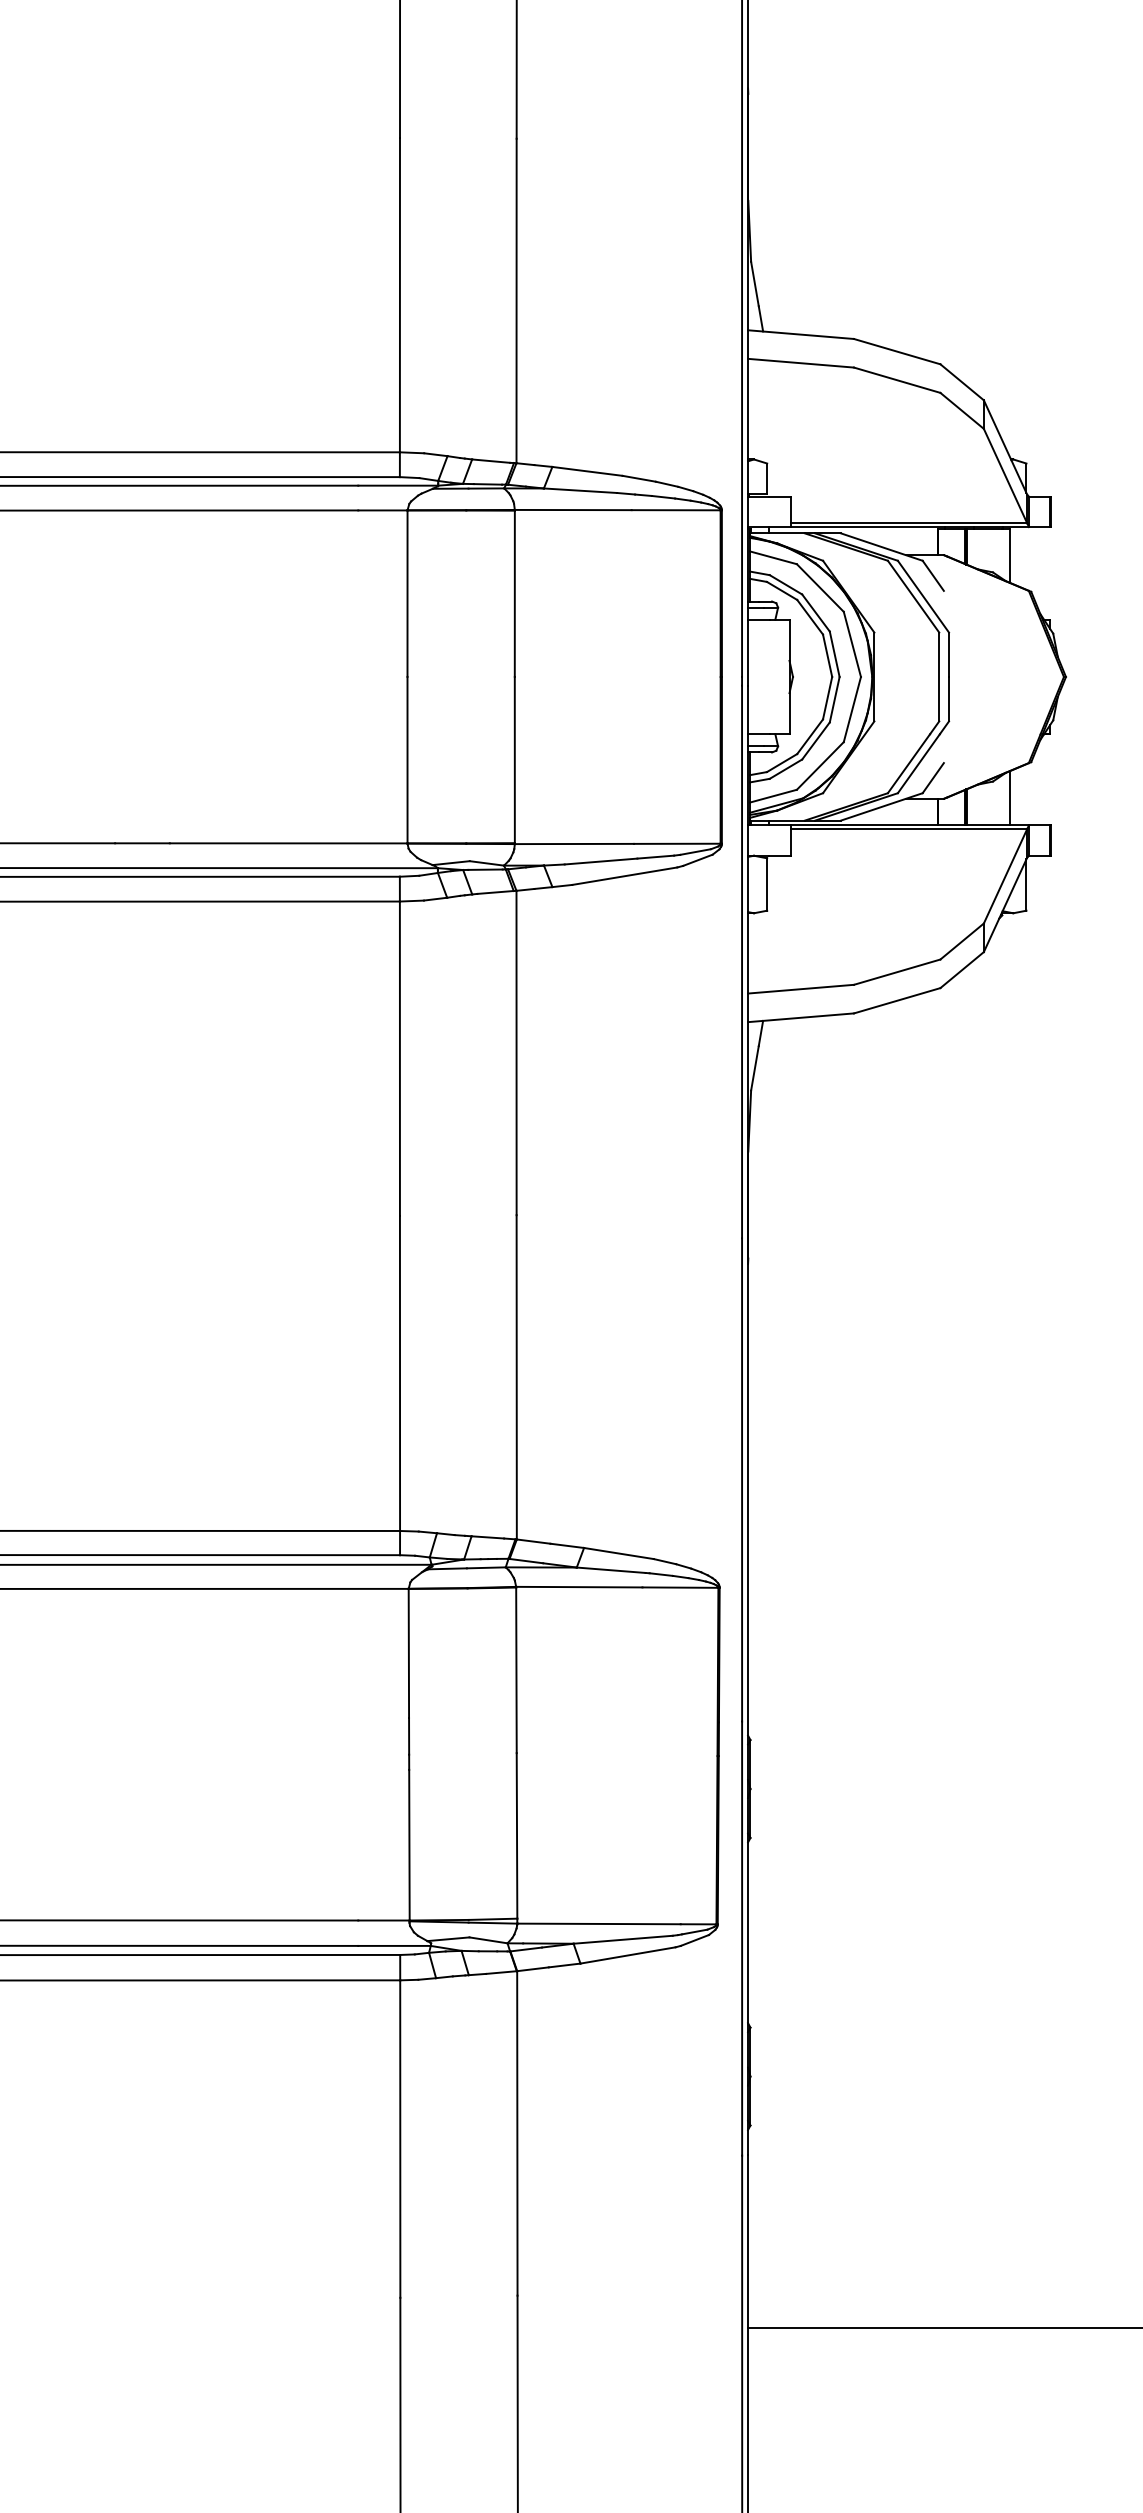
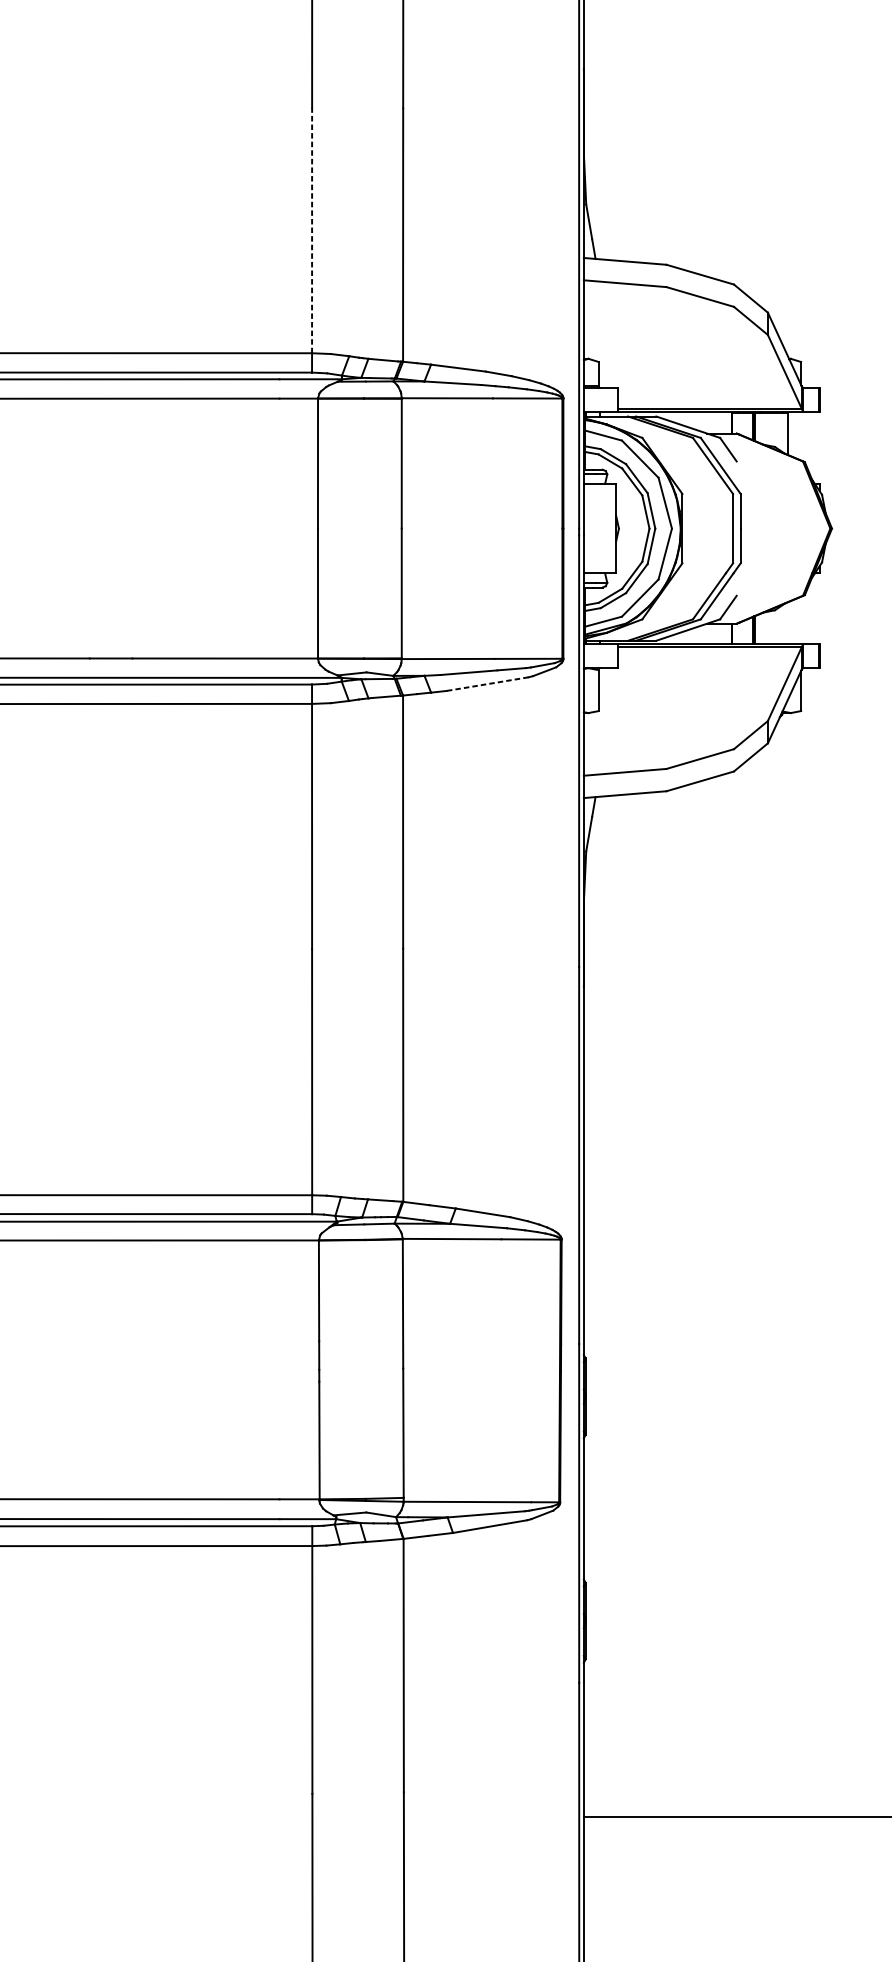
line: (399, 294) -> (311, 230), solid -> dashed
line: (1010, 798) -> (788, 623), removed
line: (624, 876) -> (487, 684), solid -> dashed

